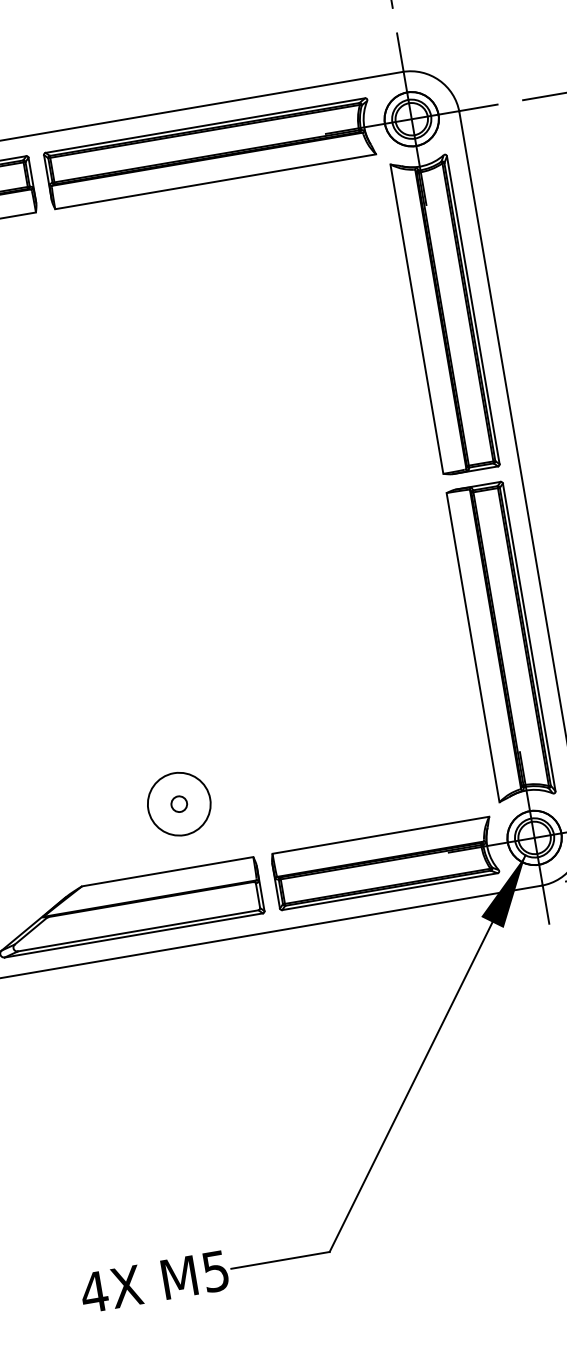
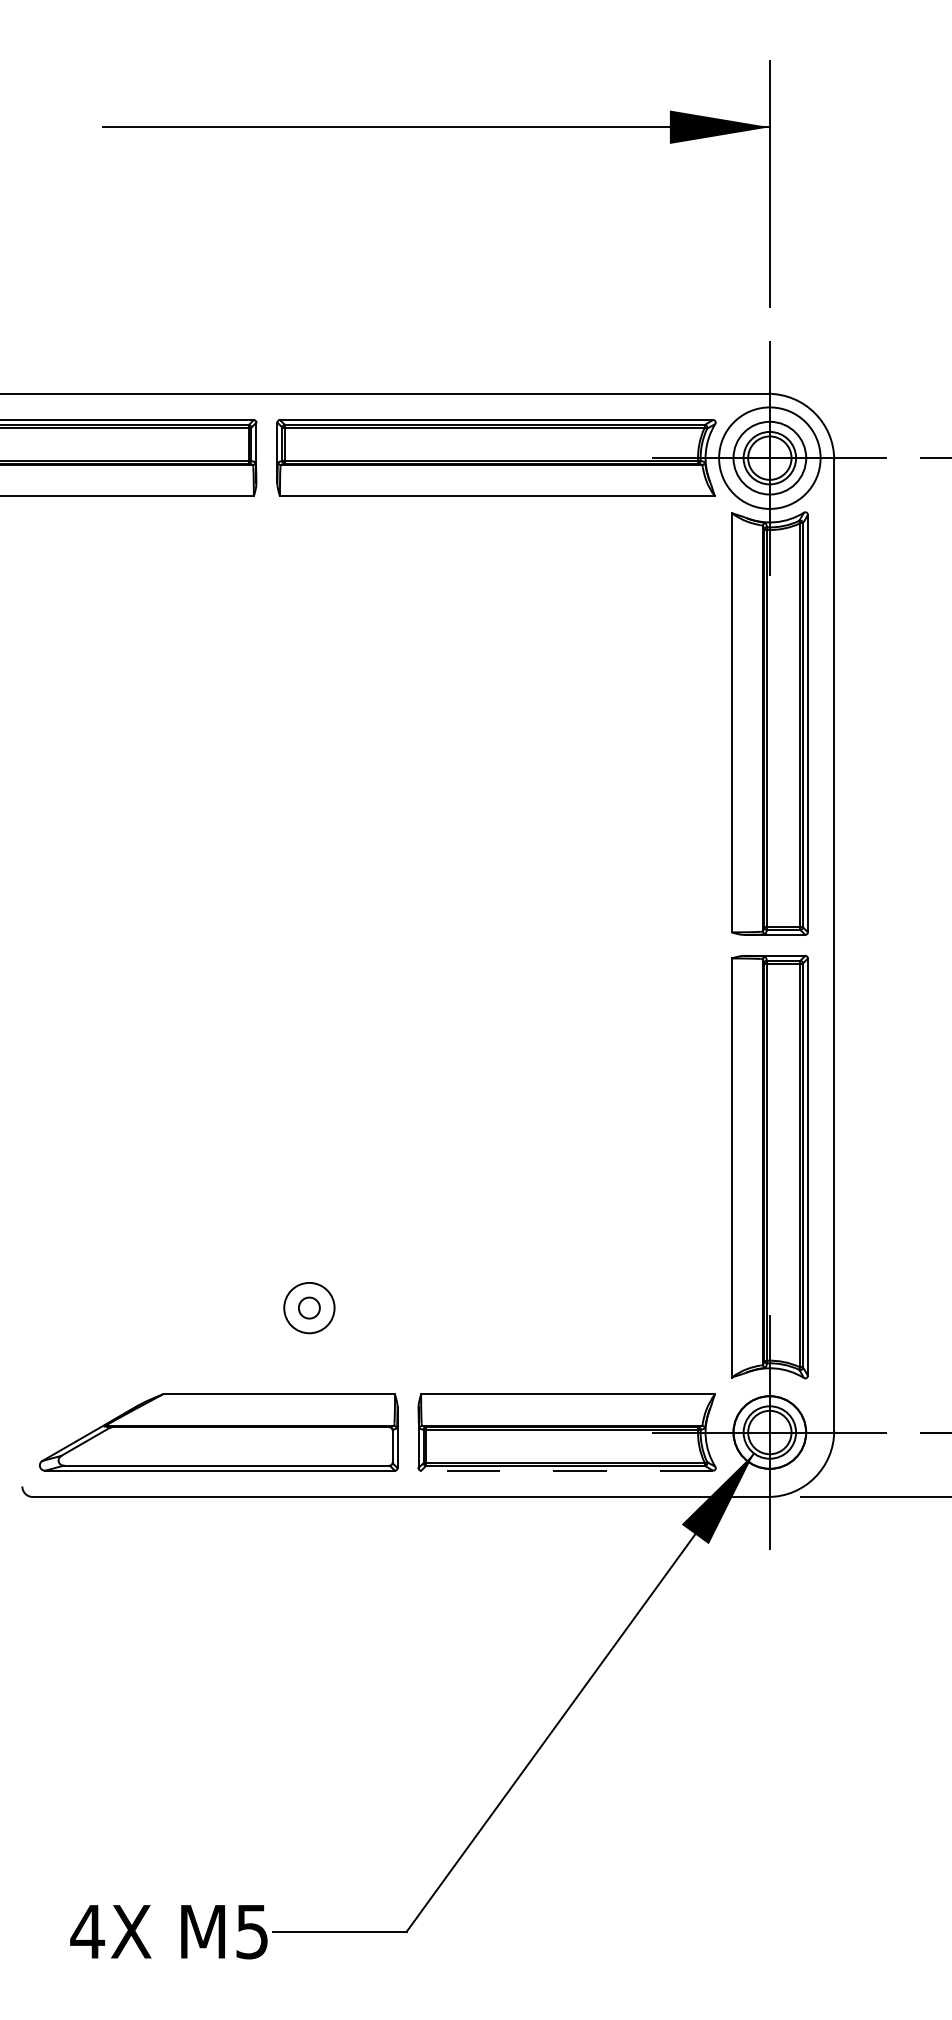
circle: (411, 118) -> (769, 457), size x1.4
circle: (179, 804) -> (309, 1308), size x0.6
line: (389, 891) -> (566, 1470), solid -> dashed

